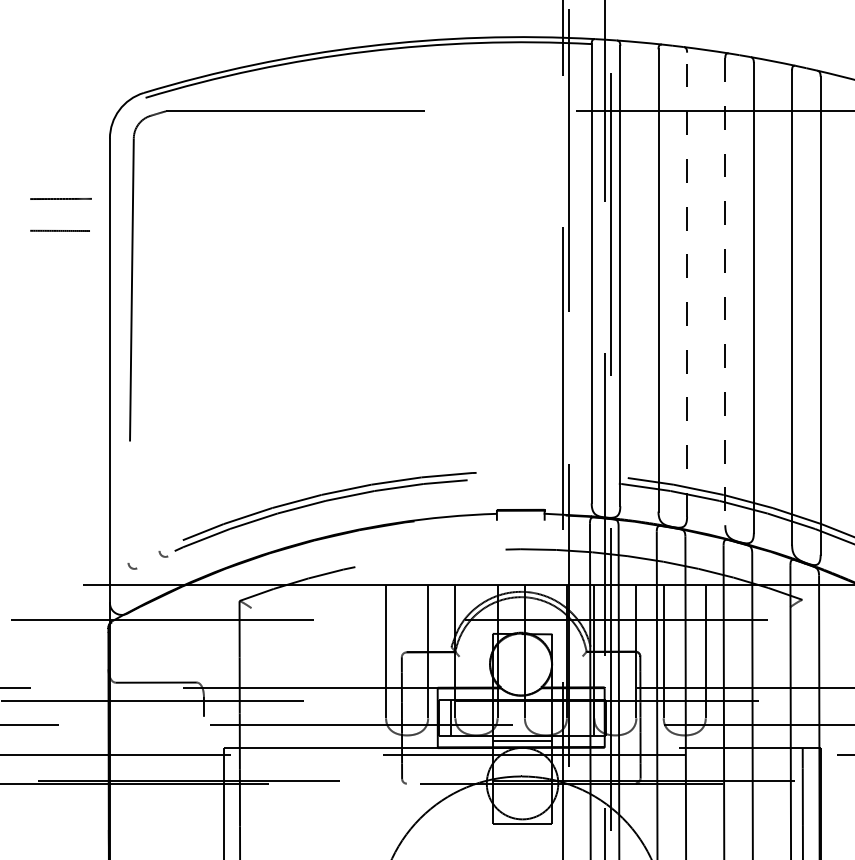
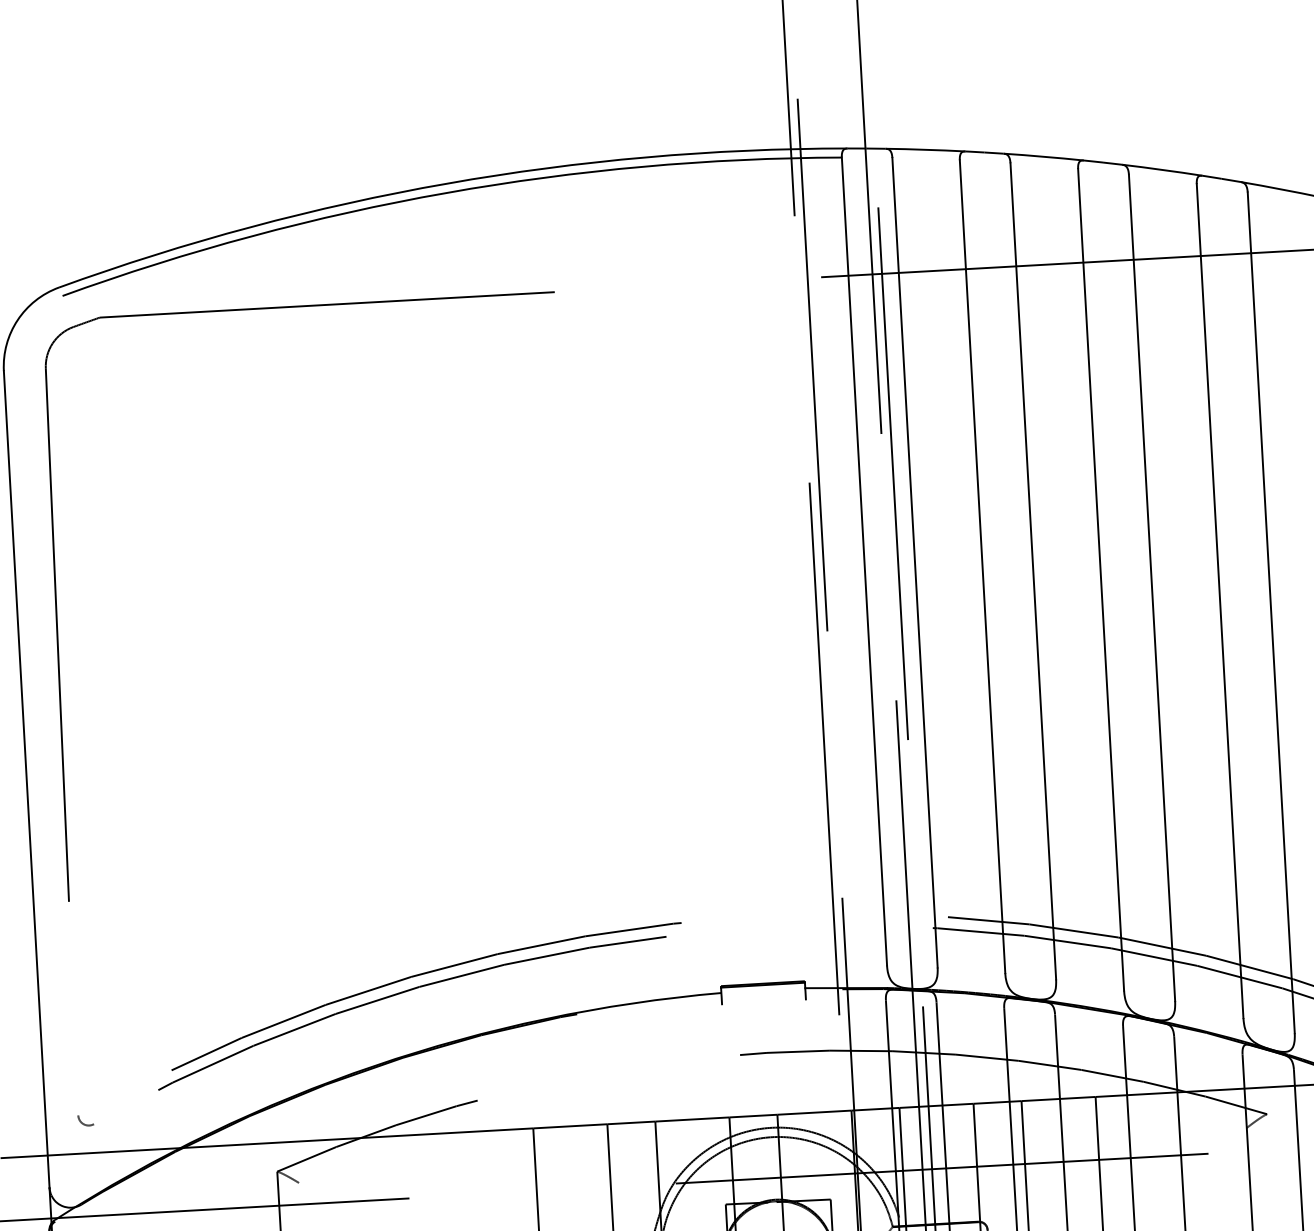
line: (687, 284) -> (1033, 570), dashed -> solid
line: (725, 291) -> (1101, 579), dashed -> solid
part: (163, 554) -> (138, 1097), removed

